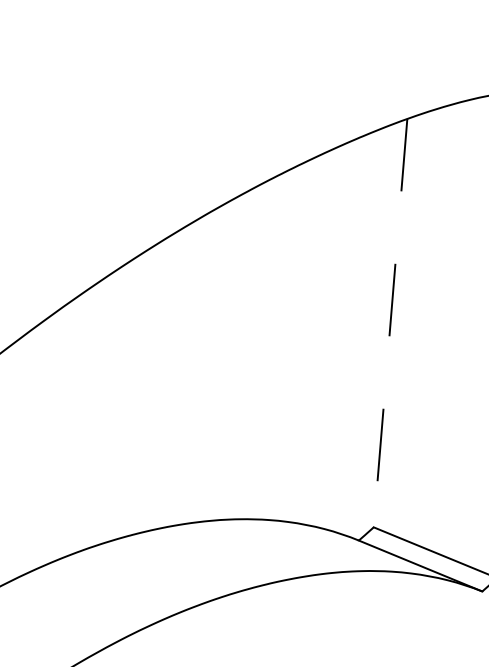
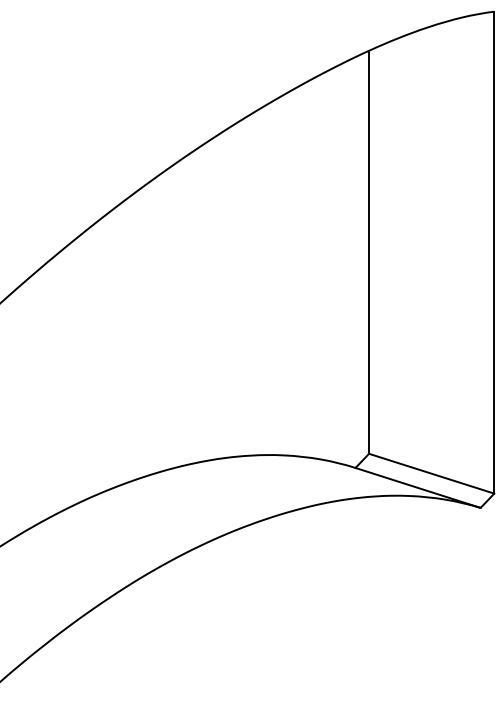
line: (390, 323) -> (369, 252), dashed -> solid

